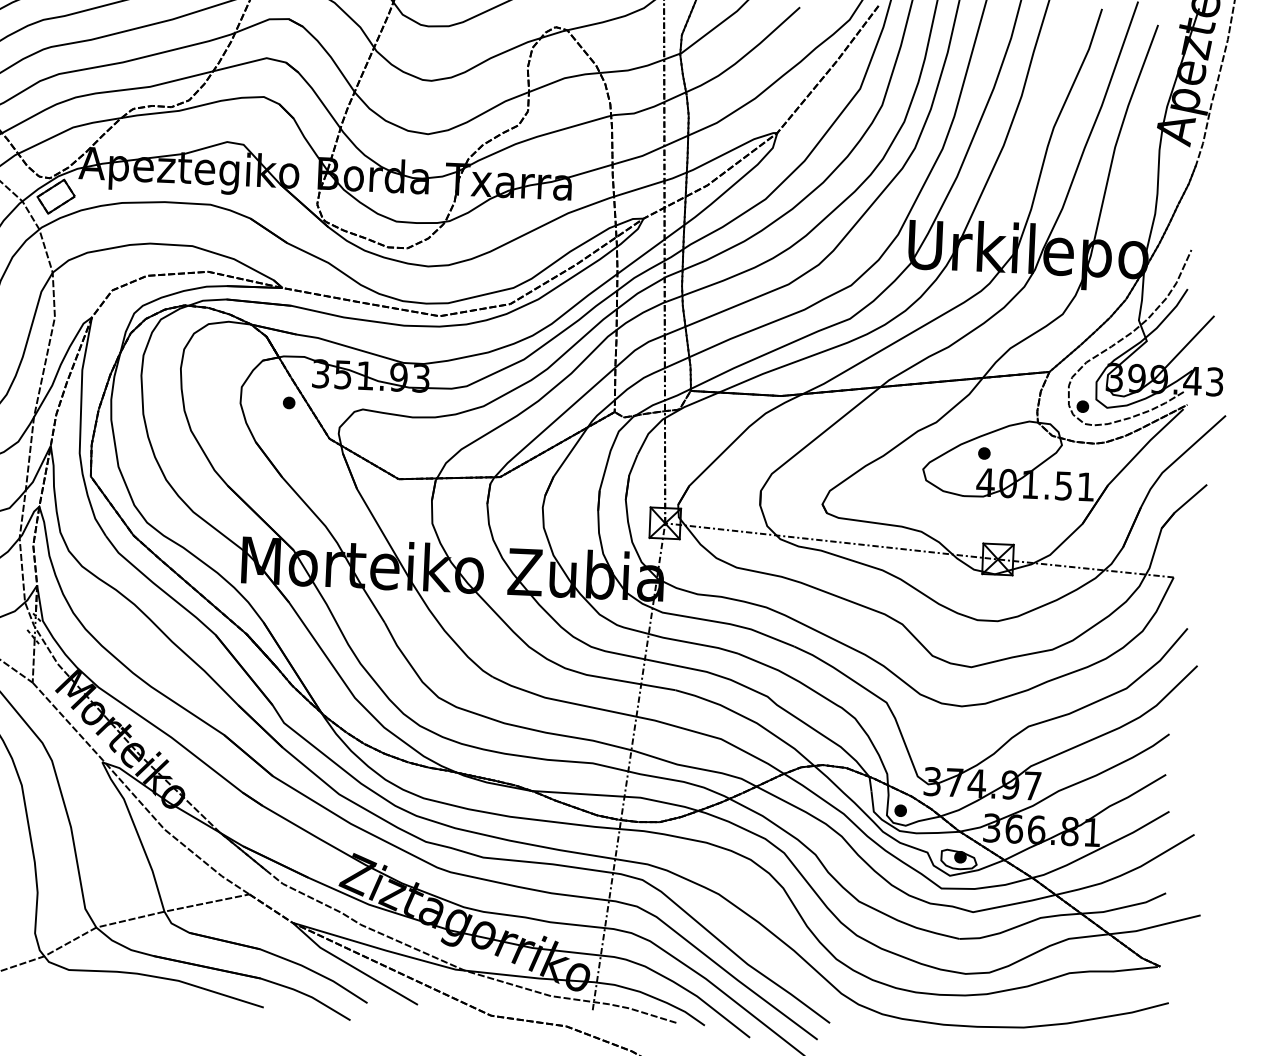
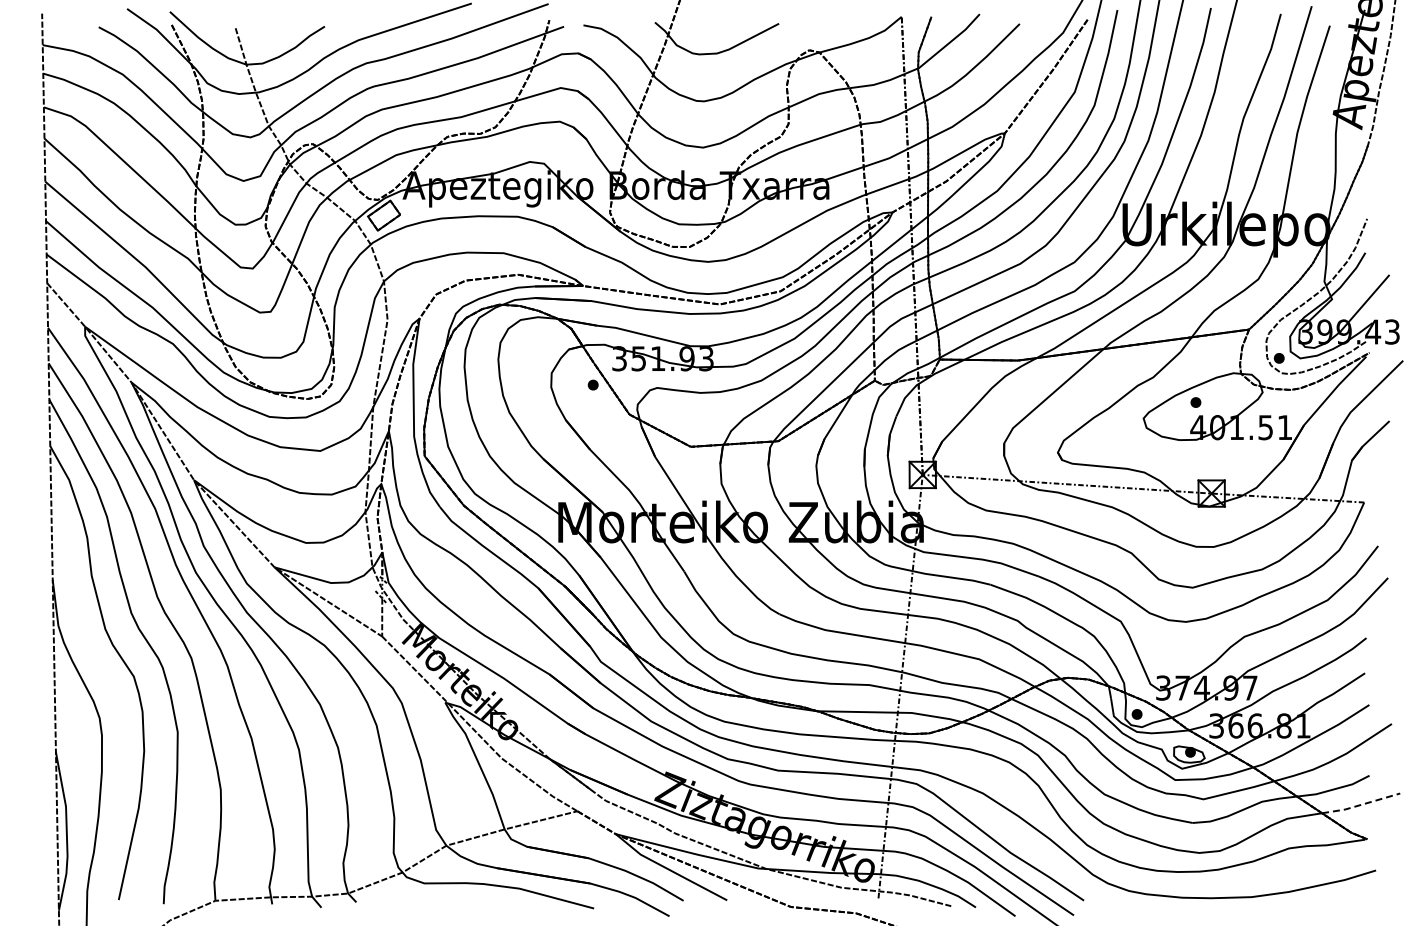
line: (1155, 926) -> (1361, 804), solid -> dashed

